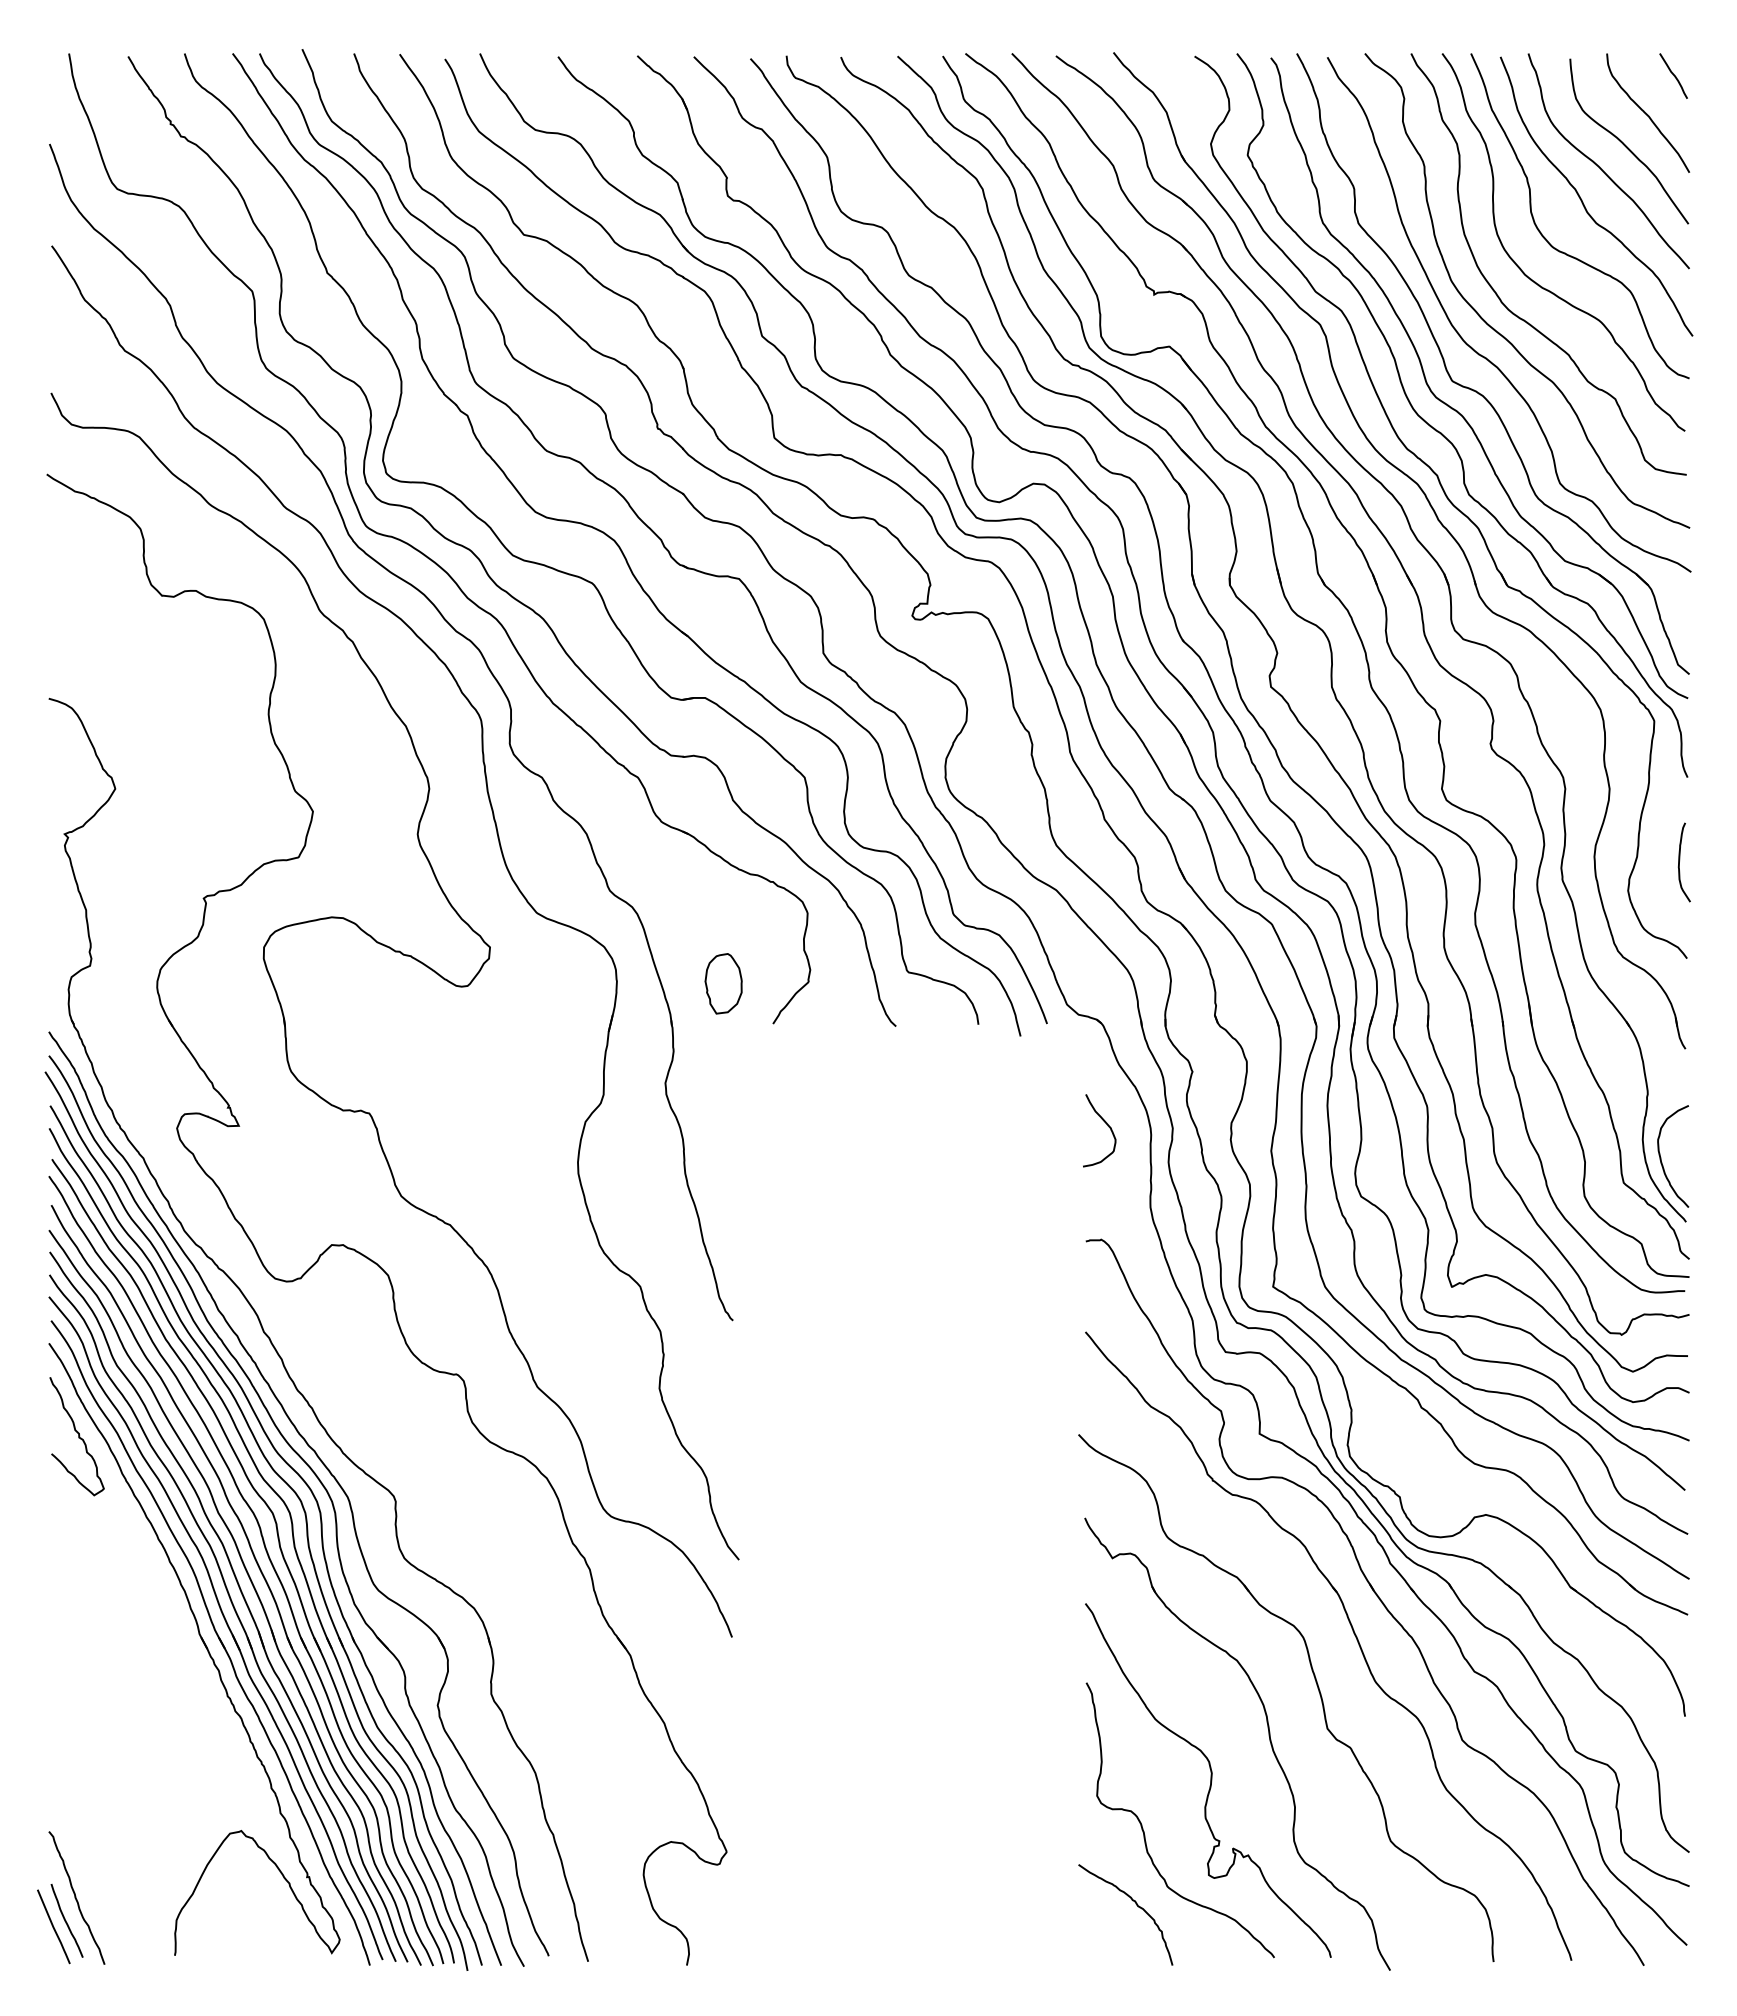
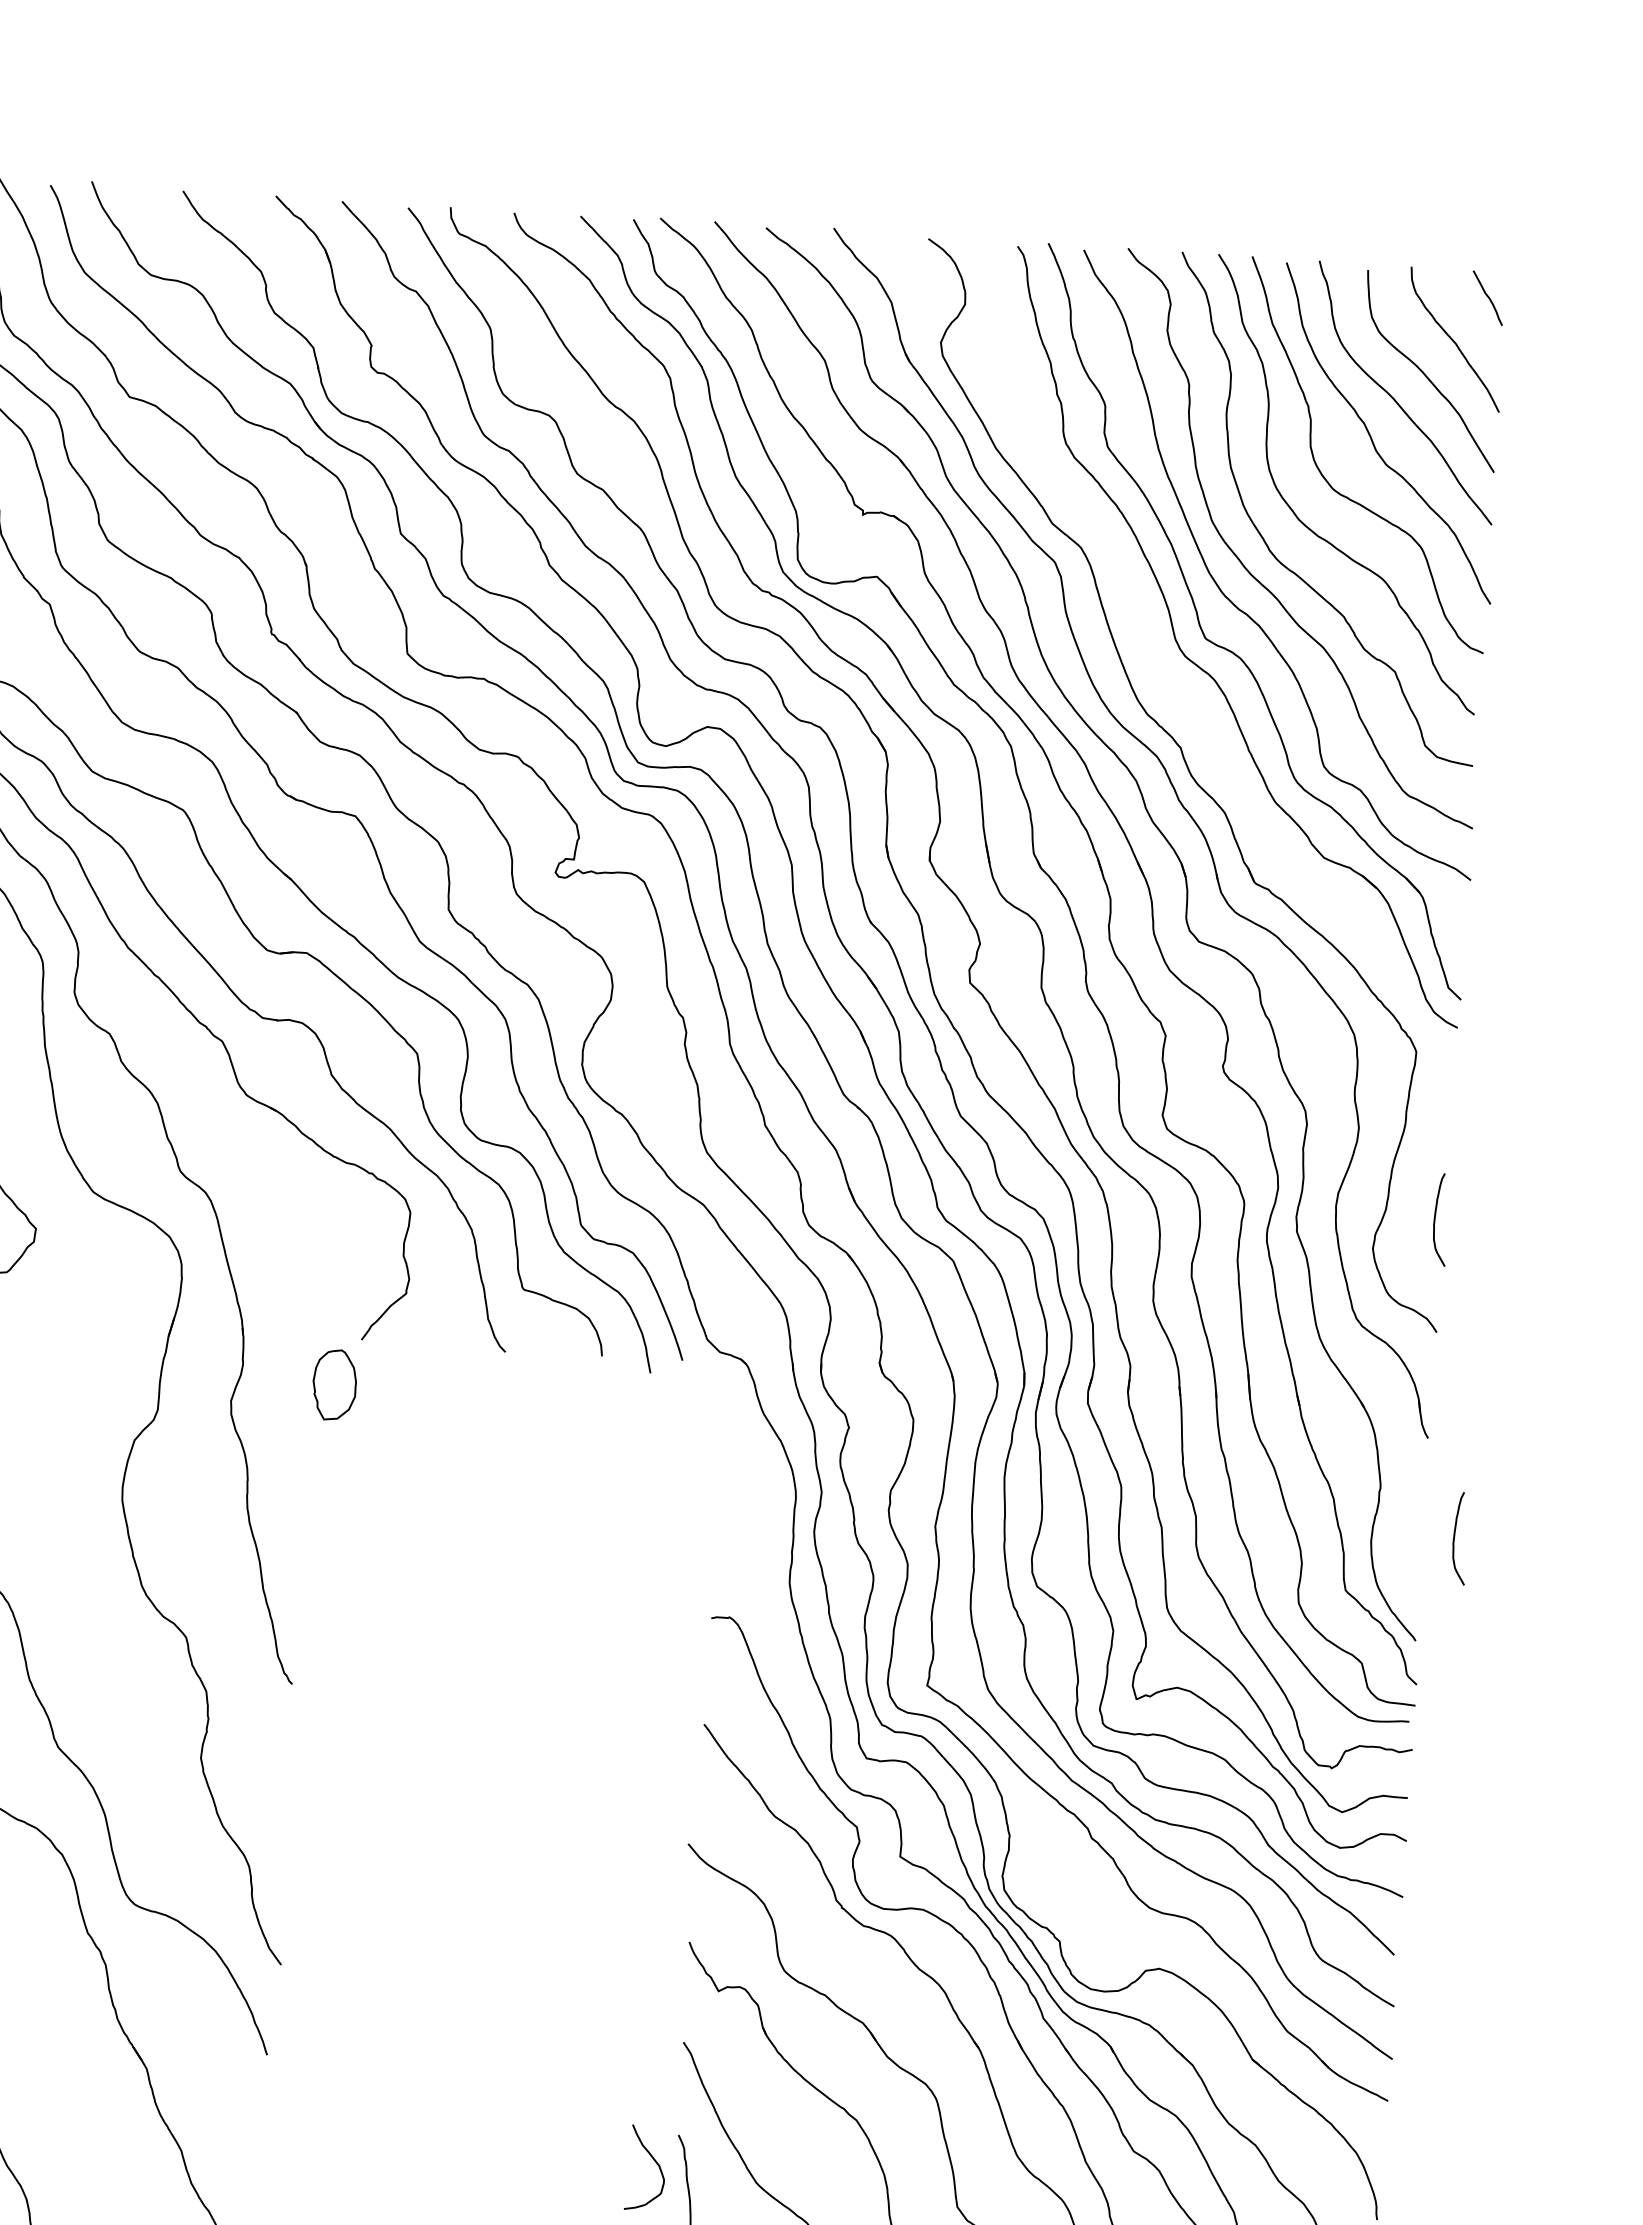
part: (1443, 434) -> (1191, 700), removed
part: (723, 983) -> (334, 1384), moved
curve: (1105, 1123) -> (653, 2160), moved
curve: (1714, 1130) -> (1455, 1535), added
curve: (1661, 1157) -> (1391, 1563), removed

